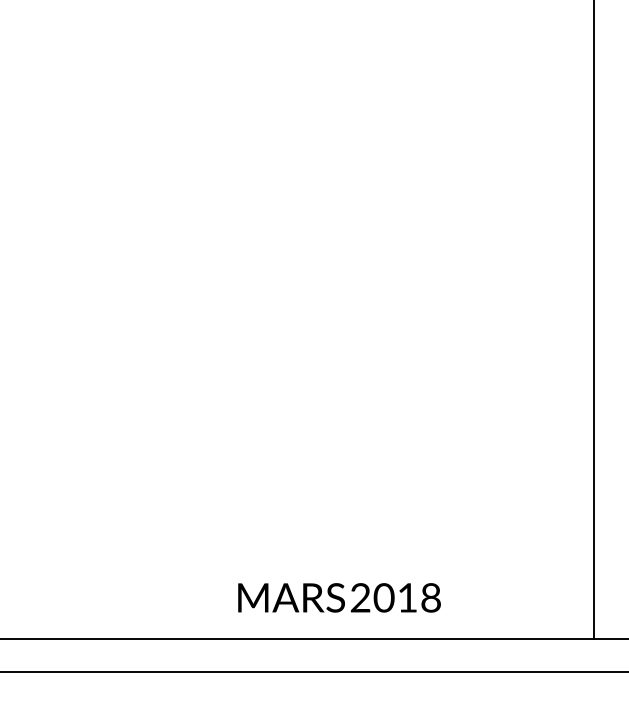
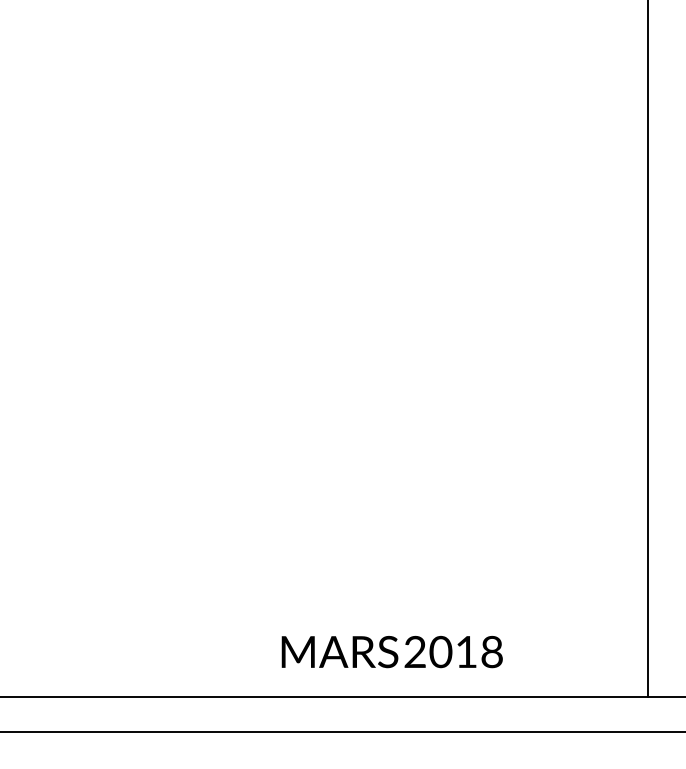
text: (338, 598) -> (391, 652), moved

